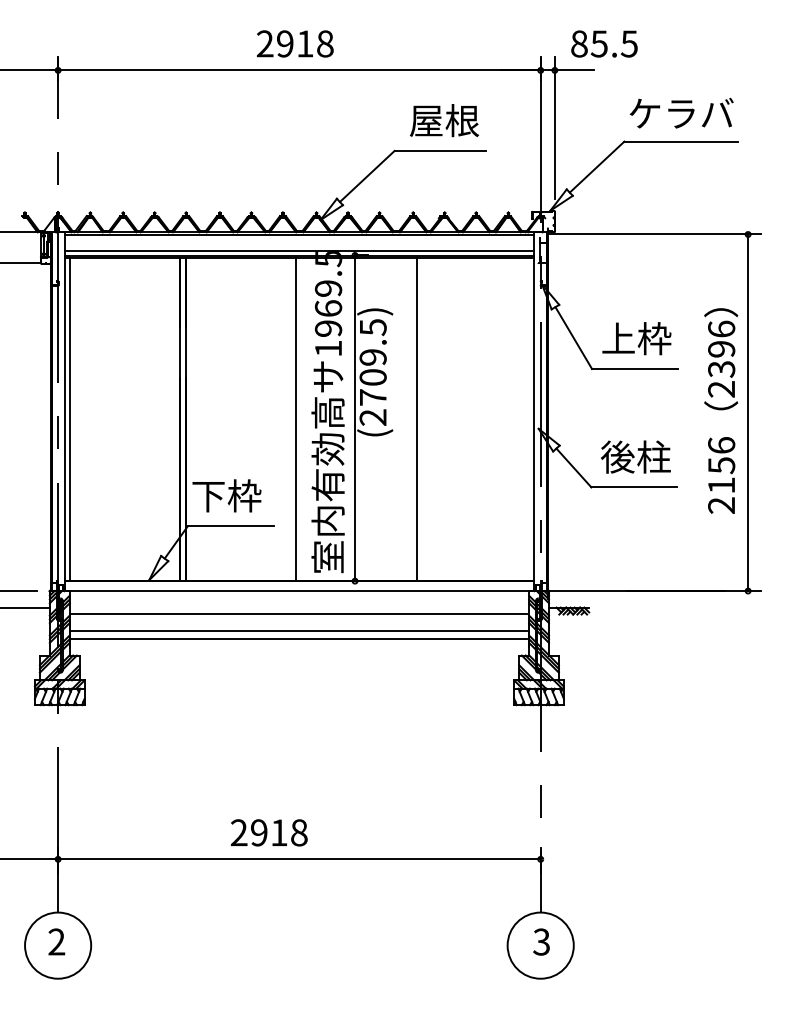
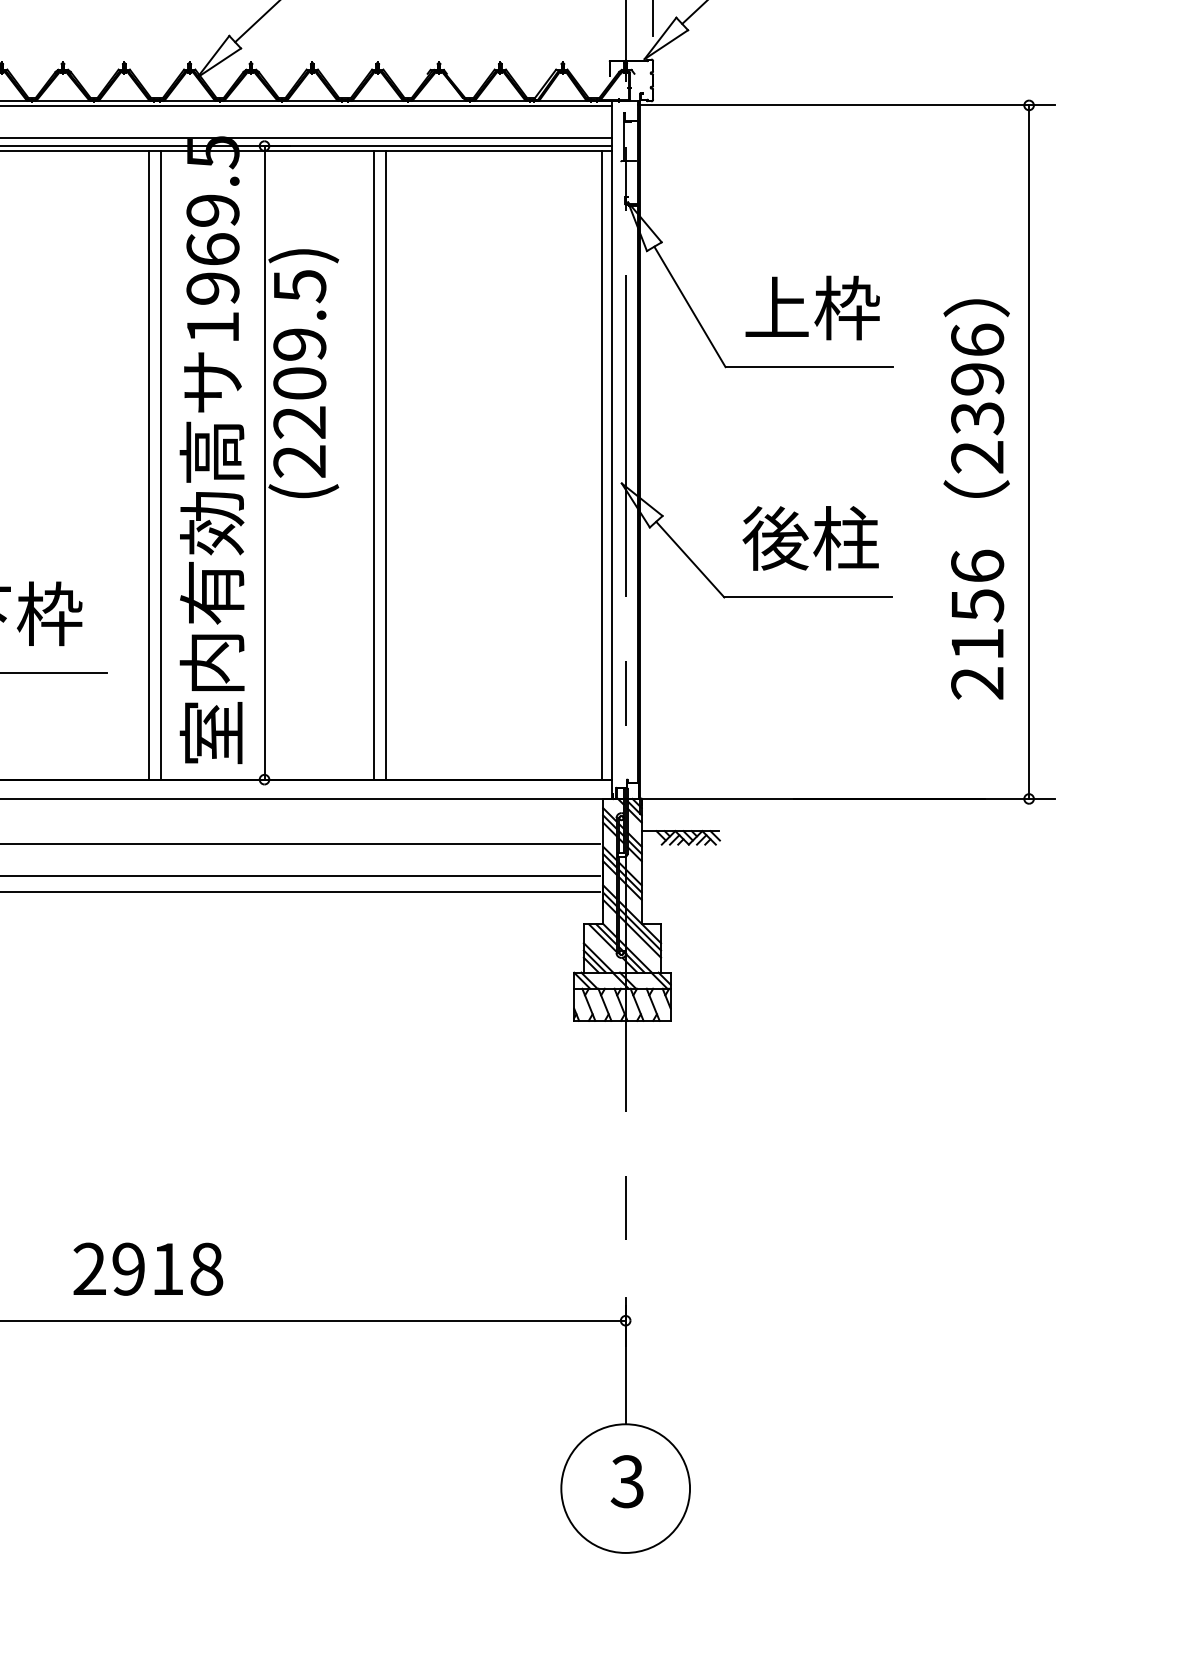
text: (372, 397) -> (298, 422), (2709.5) -> (2209.5)
text: (721, 410) -> (977, 498), moved
line: (301, 419) -> (160, 465), added
line: (411, 419) -> (374, 465), added
line: (528, 419) -> (601, 465), added
text: (269, 832) -> (148, 1268), moved

